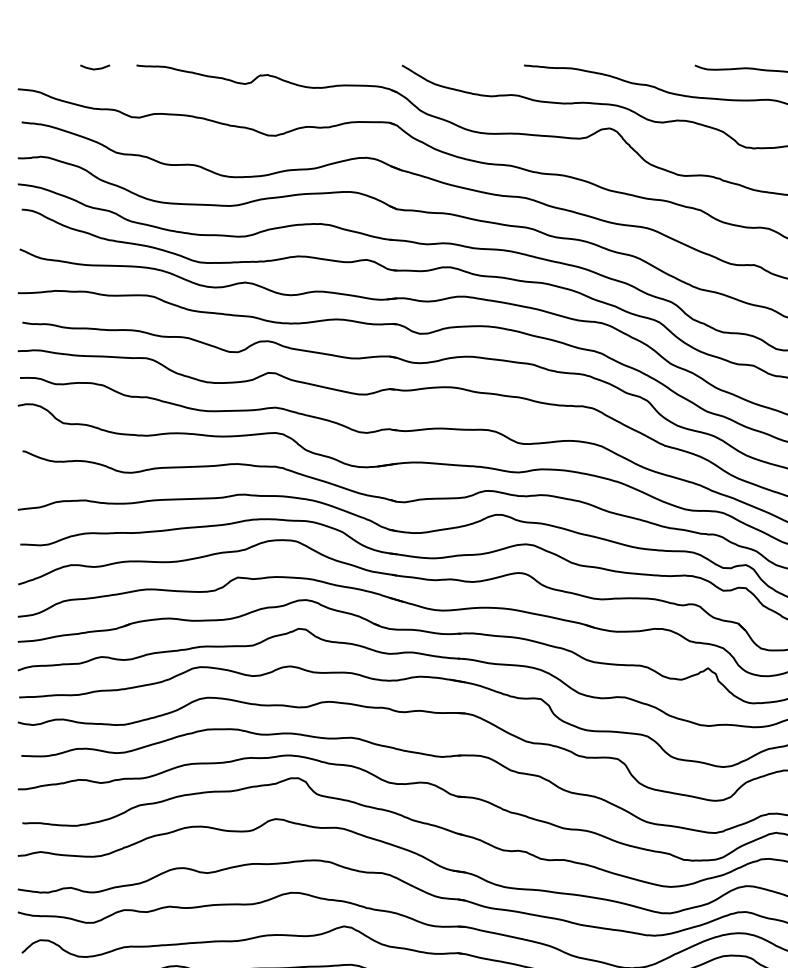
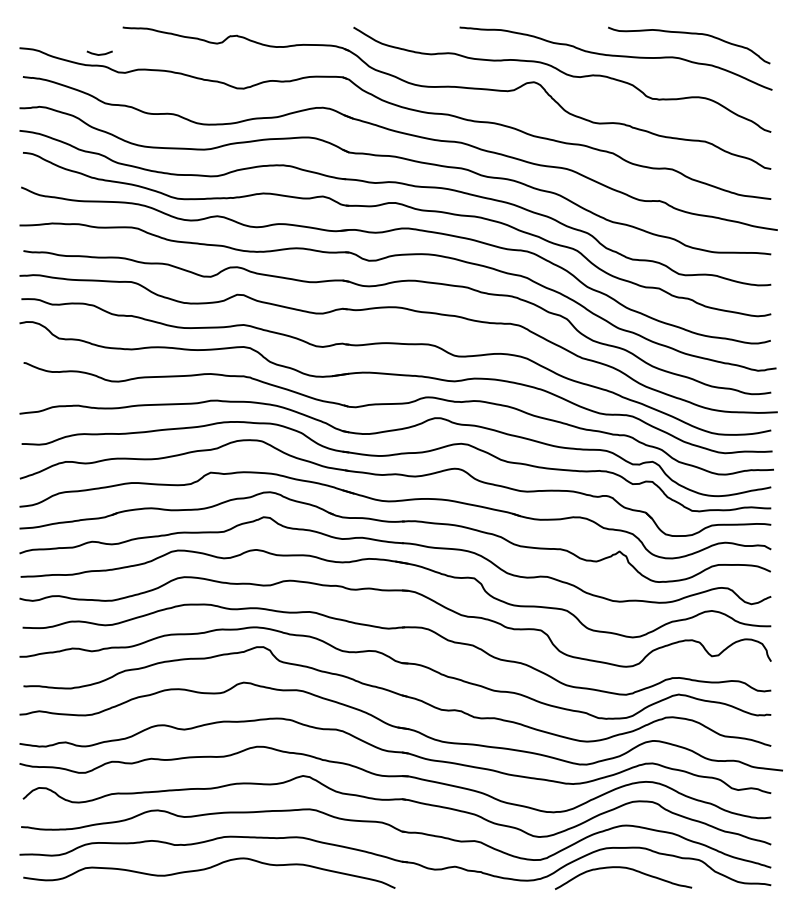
curve: (96, 67) -> (100, 53), moved

